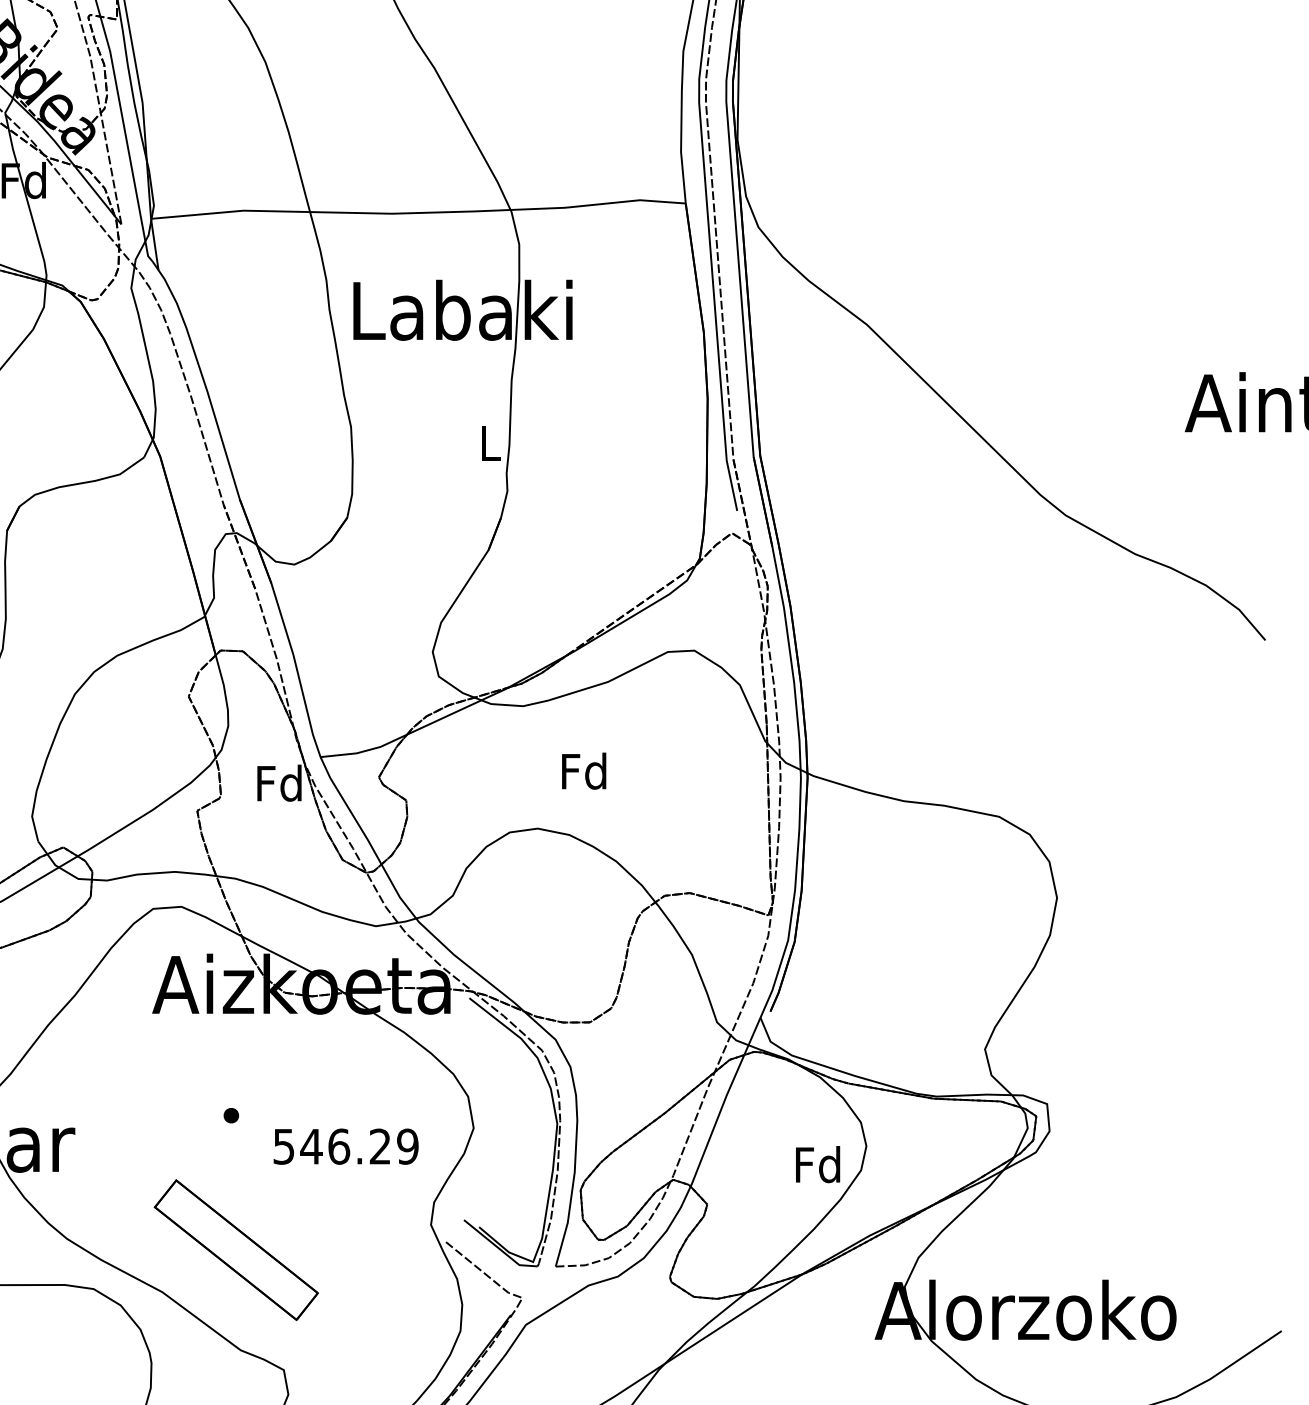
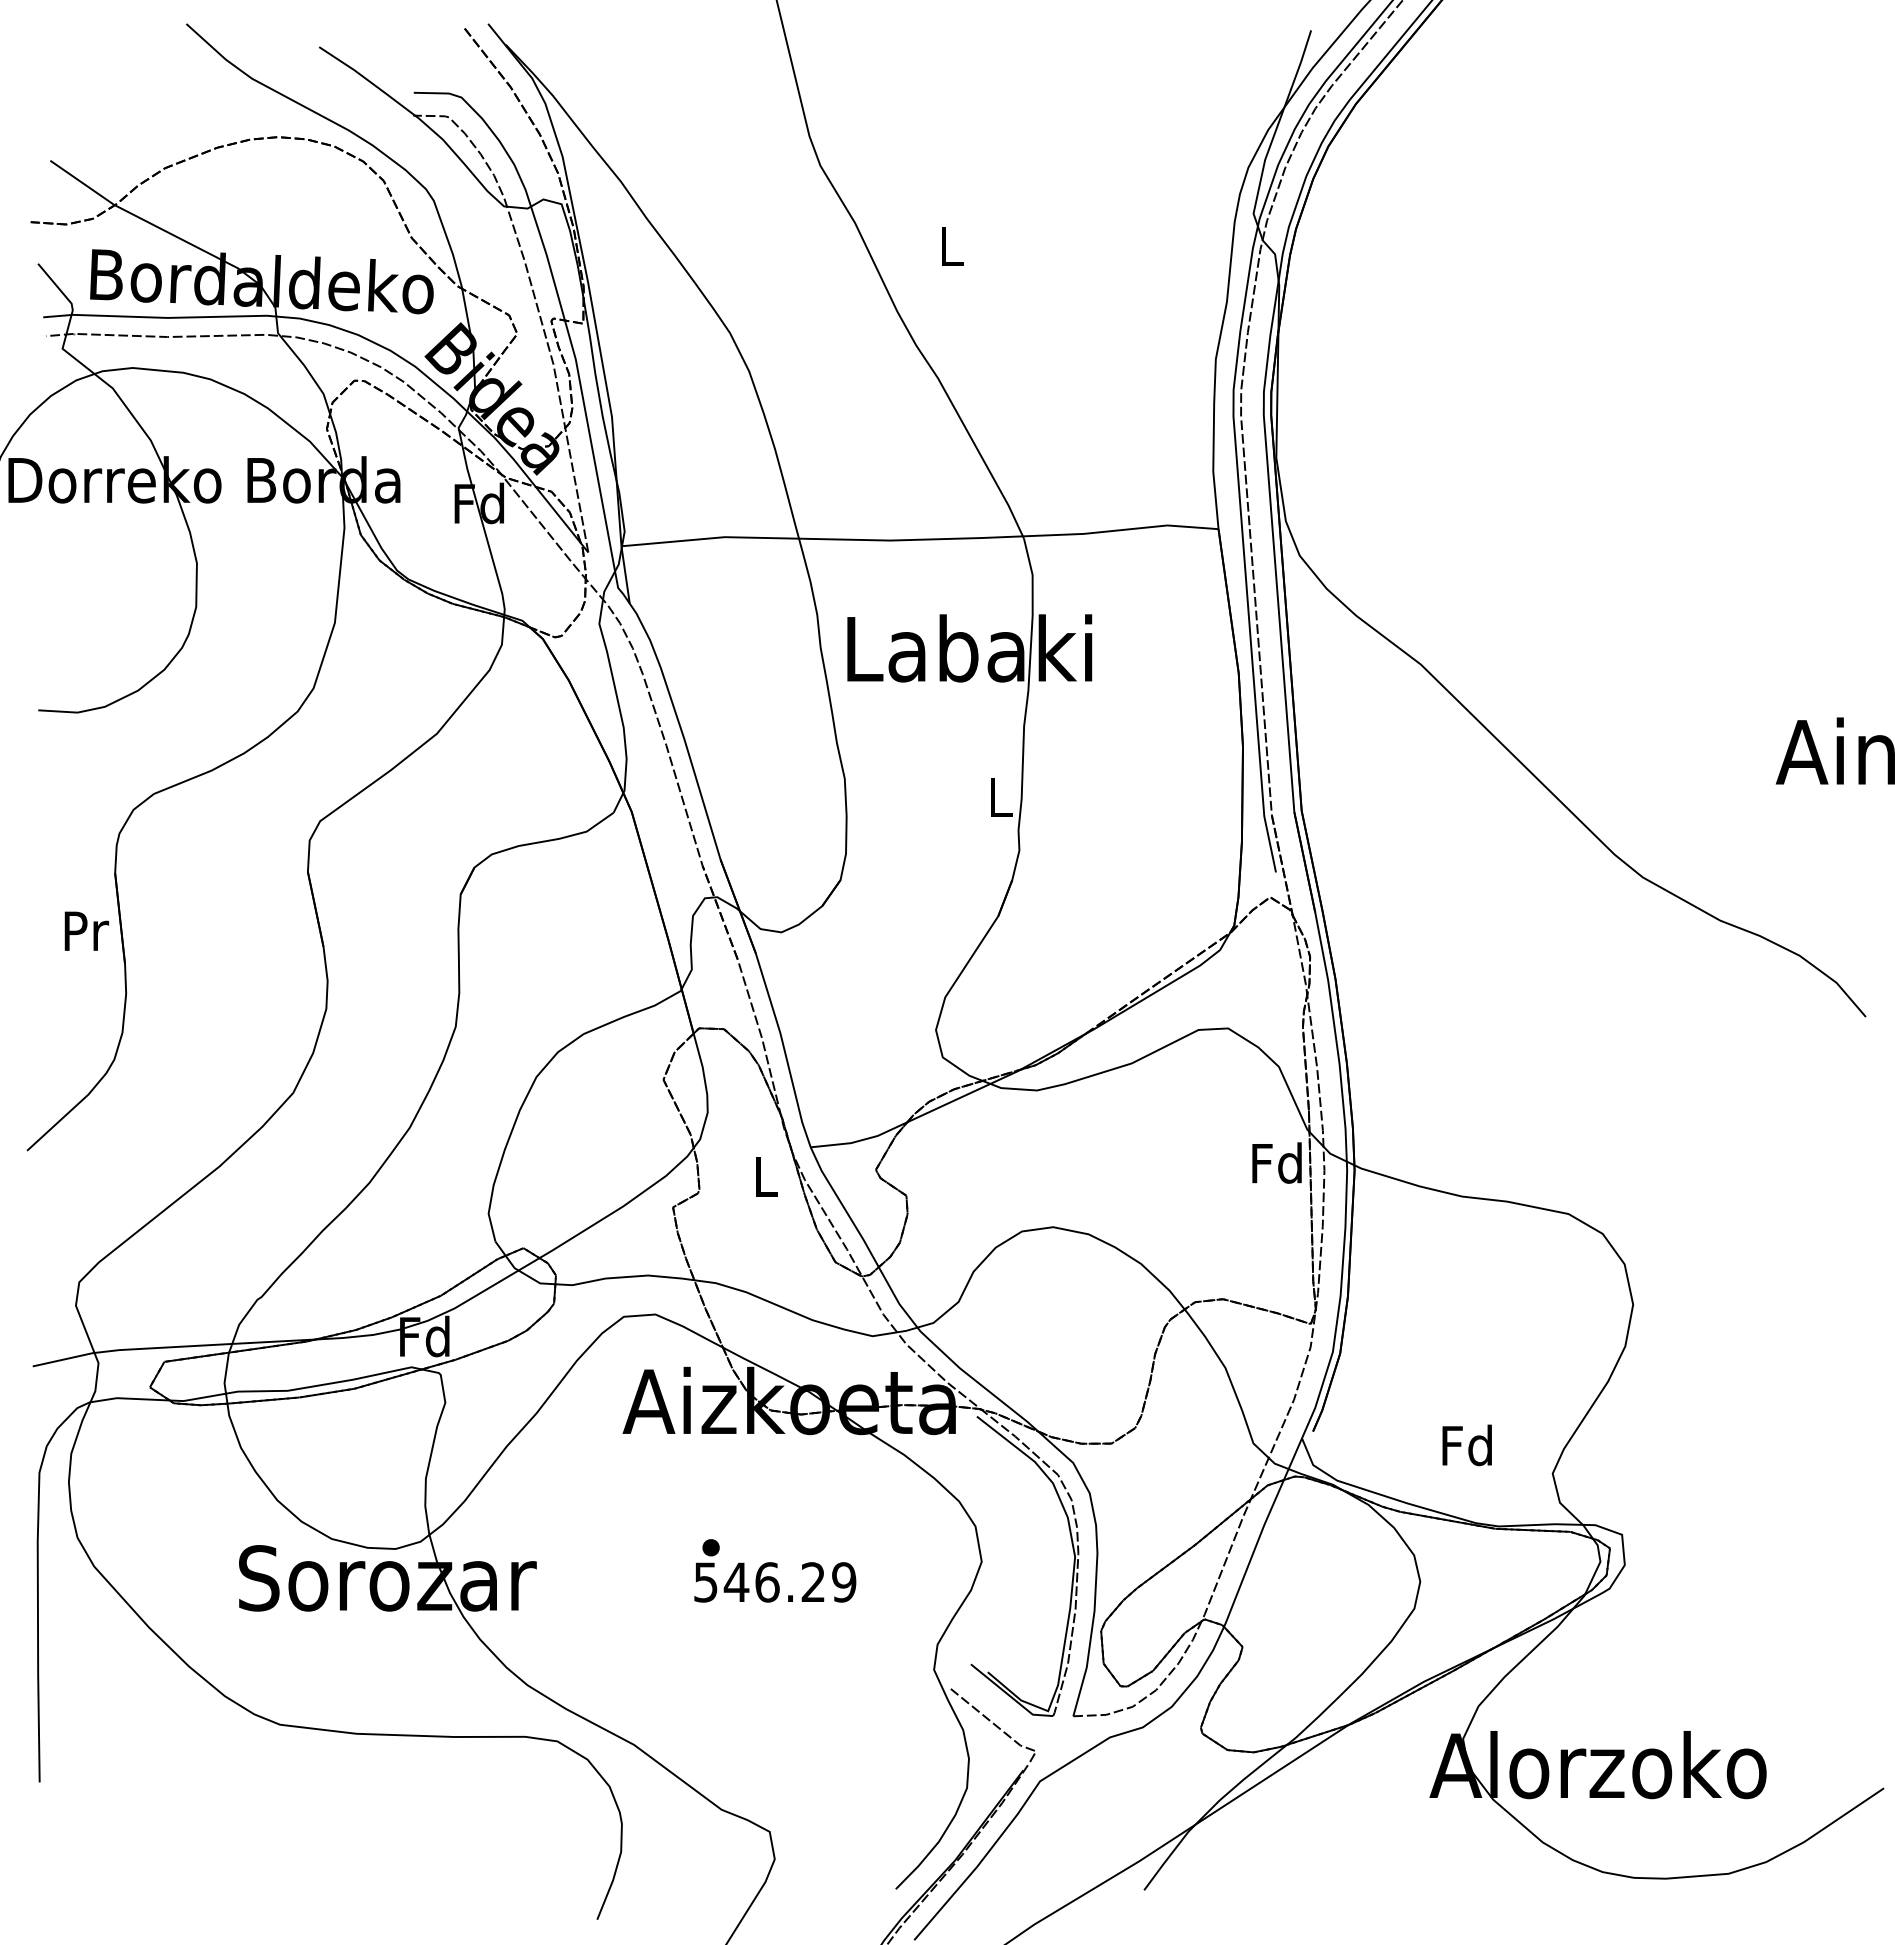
text: (583, 770) -> (1276, 1162), moved
text: (279, 783) -> (764, 1176), Fd -> L
text: (346, 1146) -> (775, 1582), moved
text: (817, 1164) -> (1466, 1445), moved
part: (236, 1249) -> (716, 1697), removed

